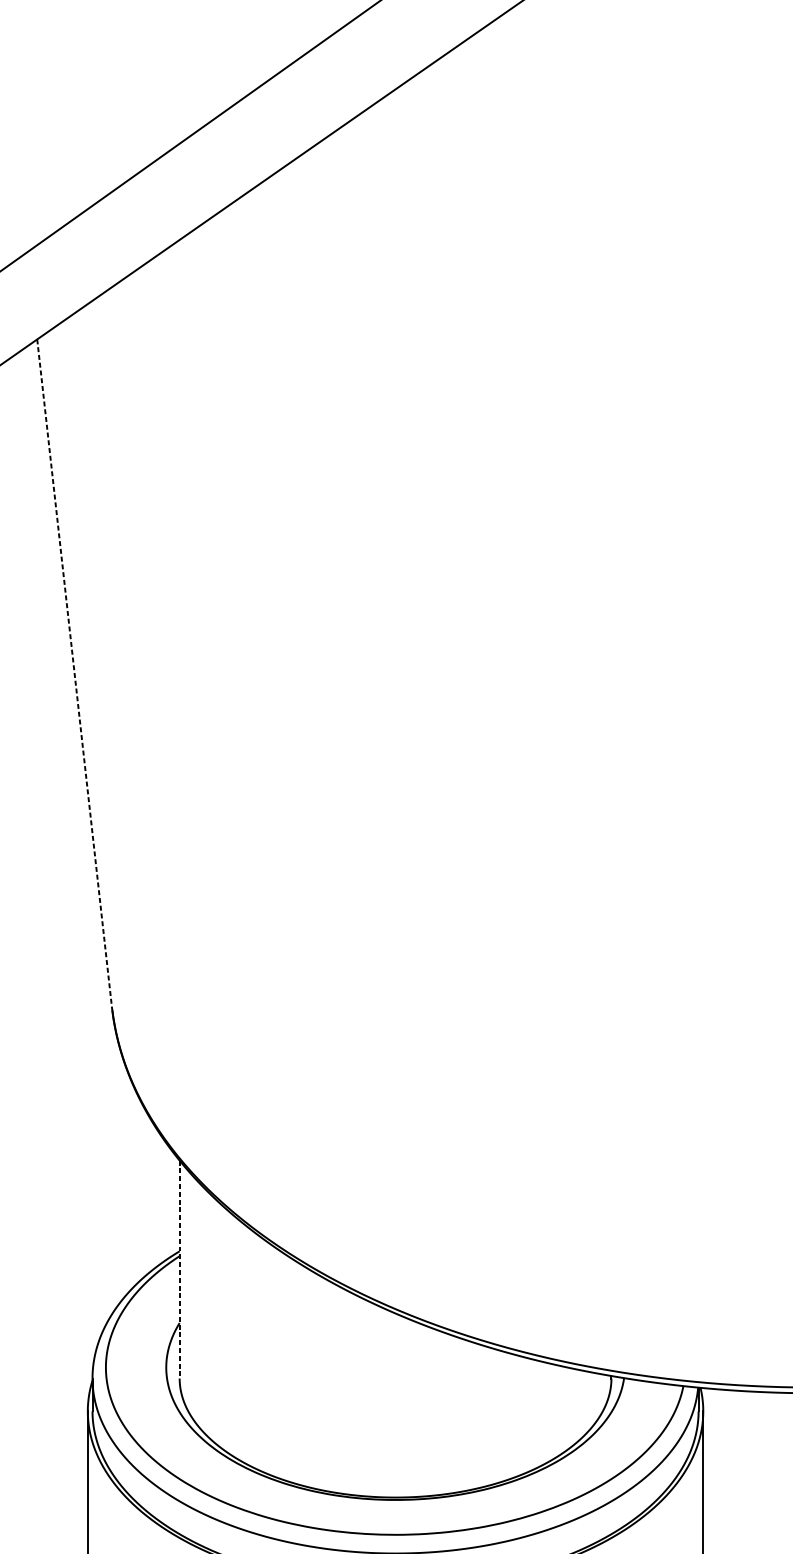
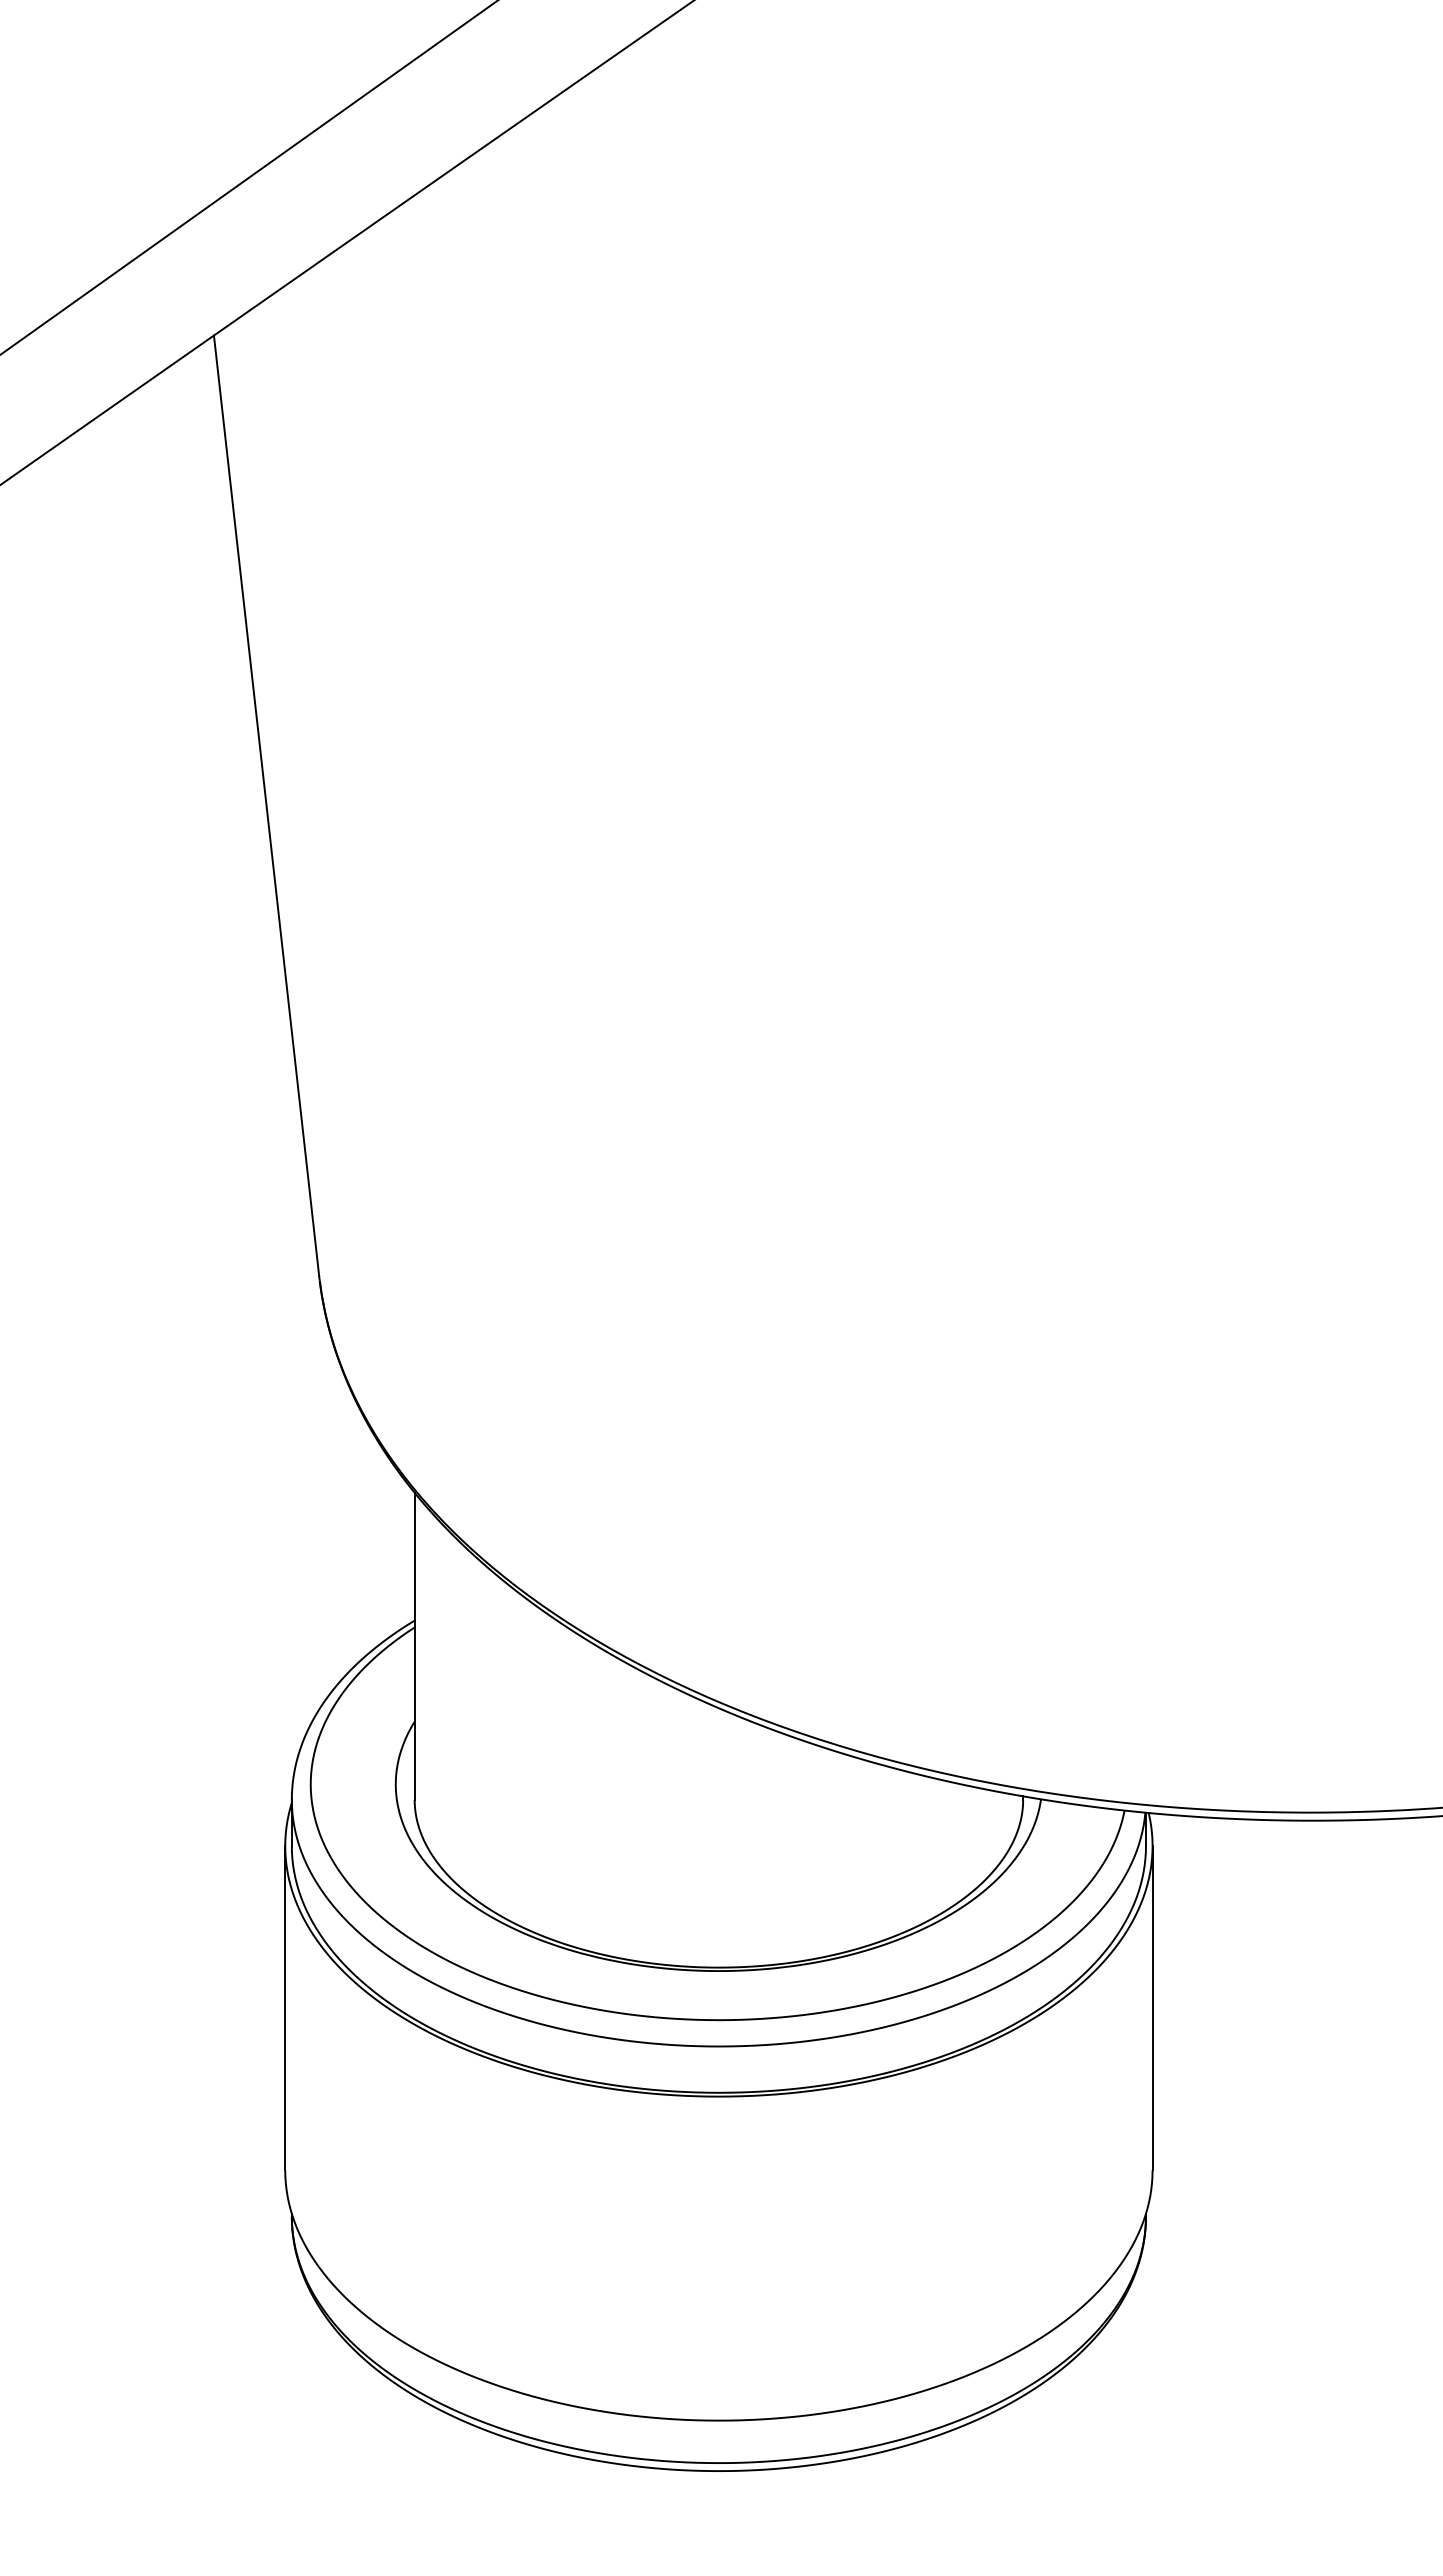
line: (74, 673) -> (266, 806), dashed -> solid
line: (179, 1269) -> (414, 1646), dashed -> solid

